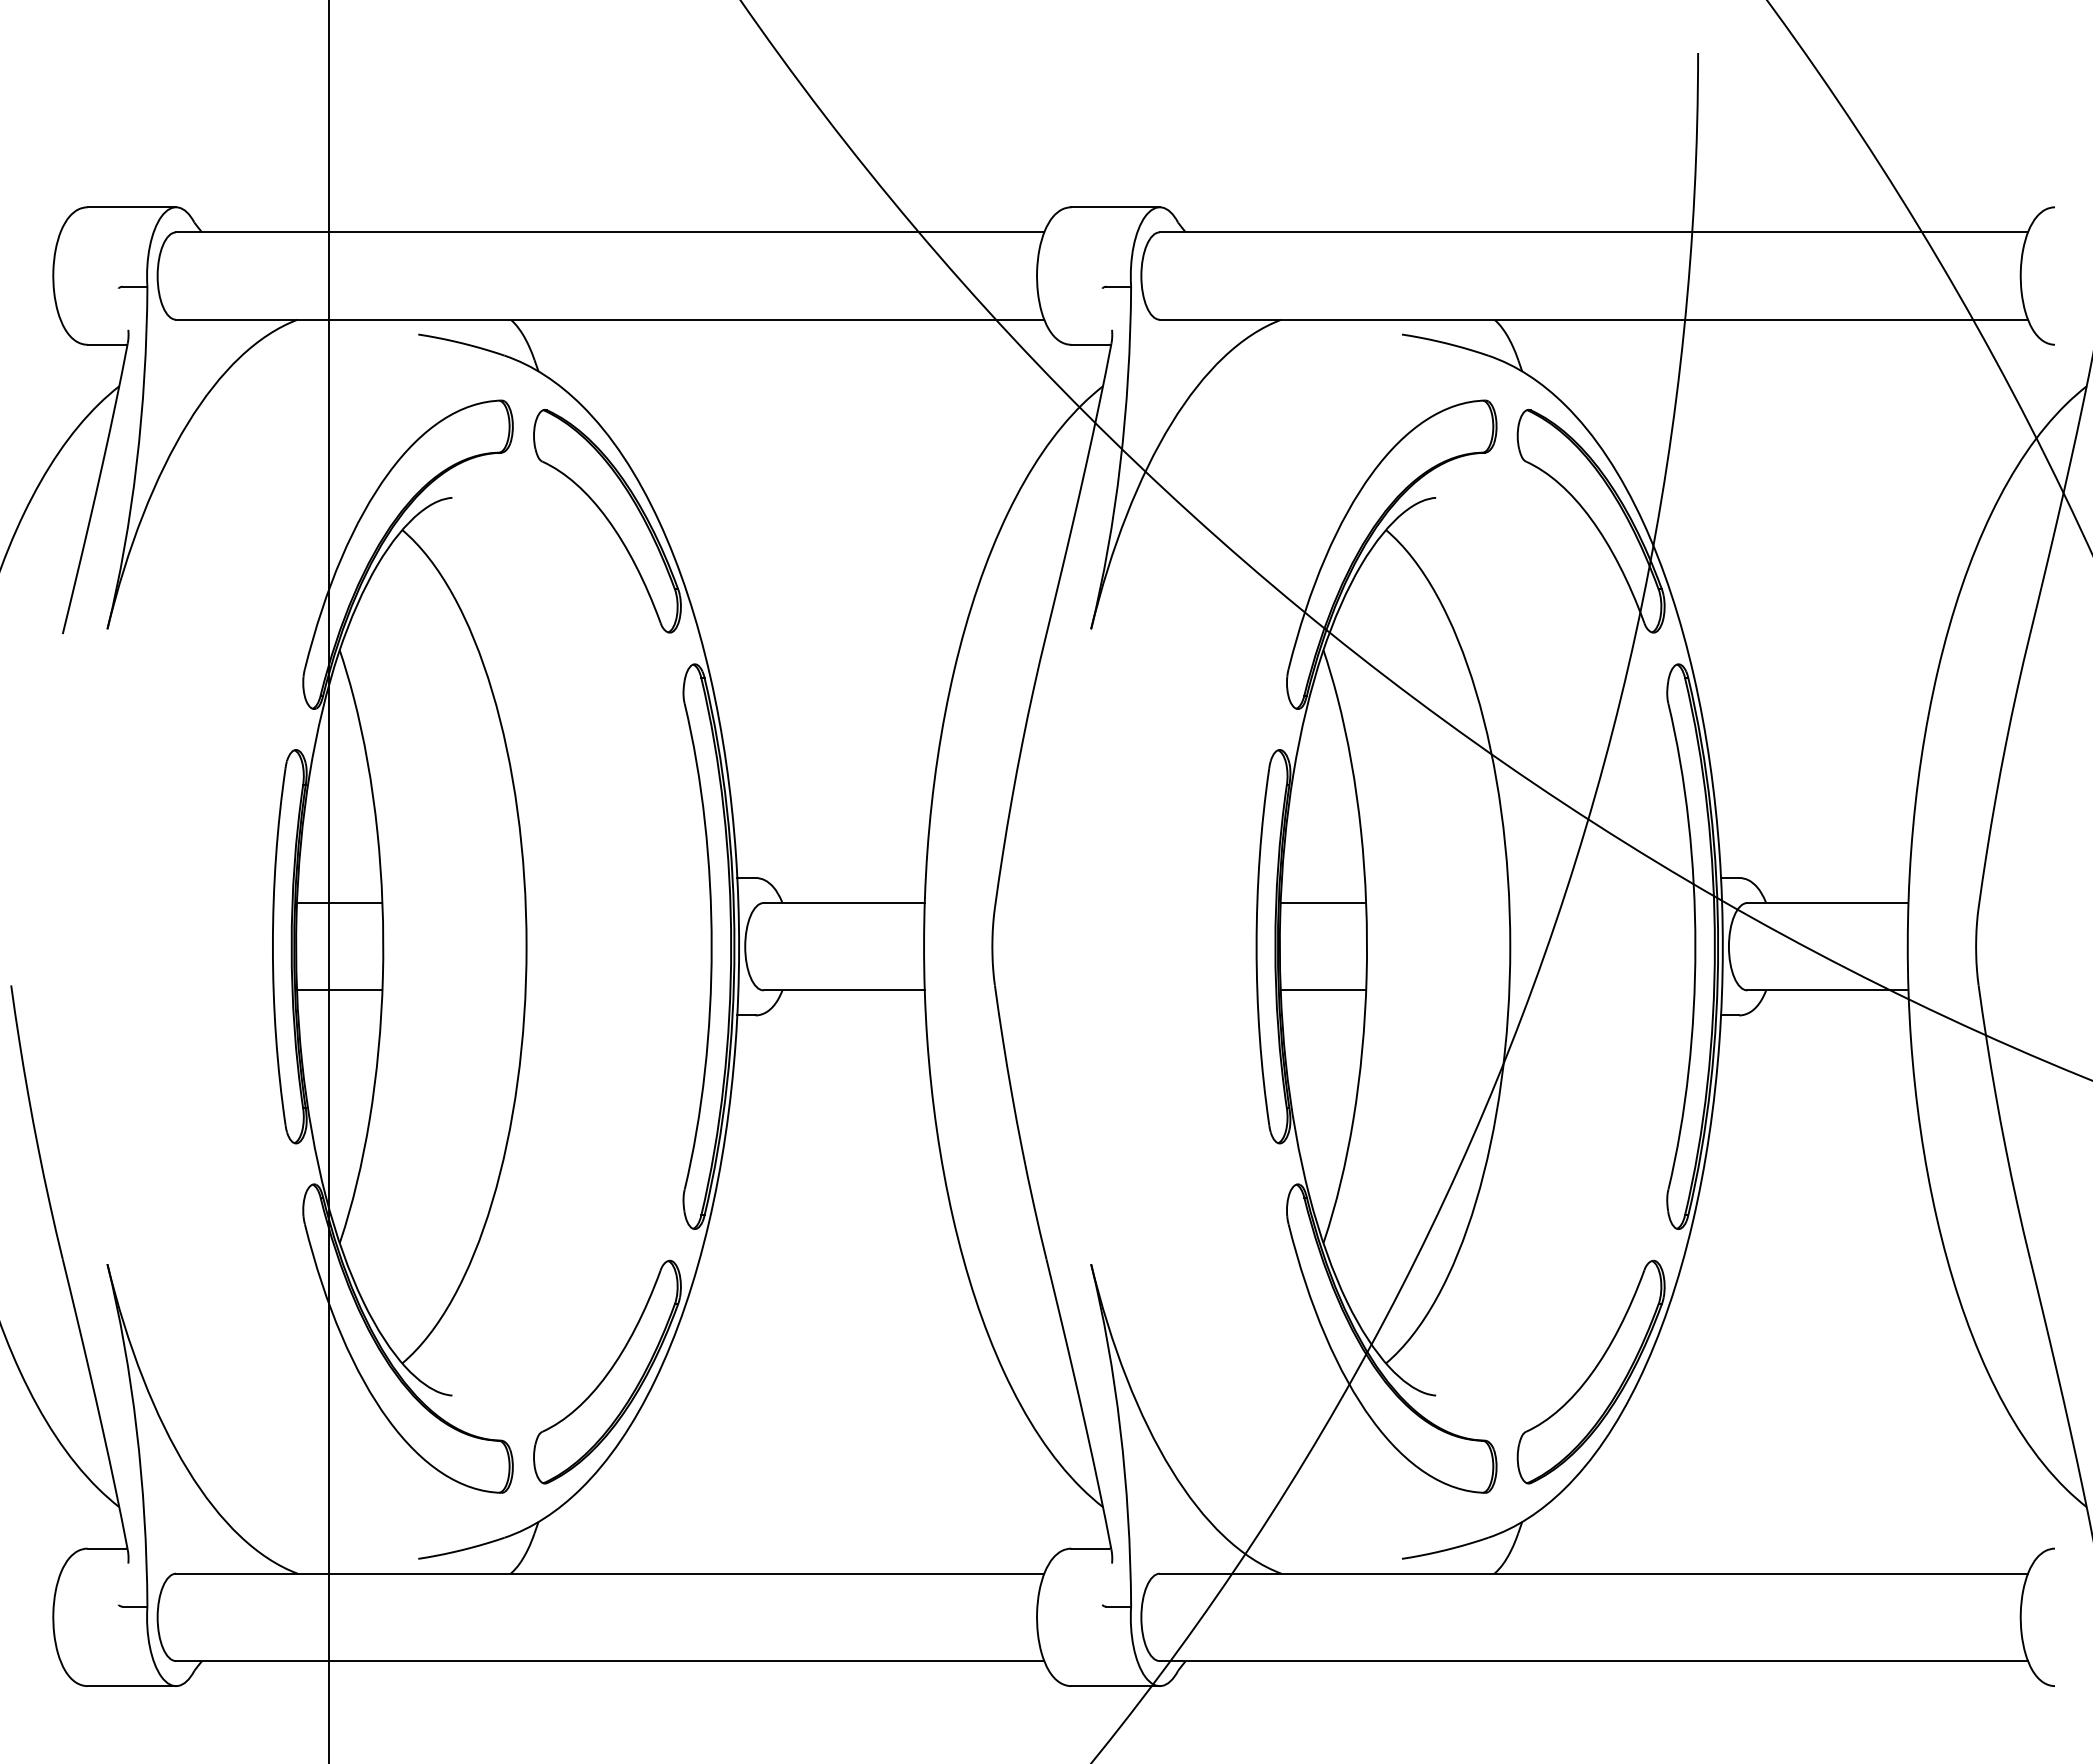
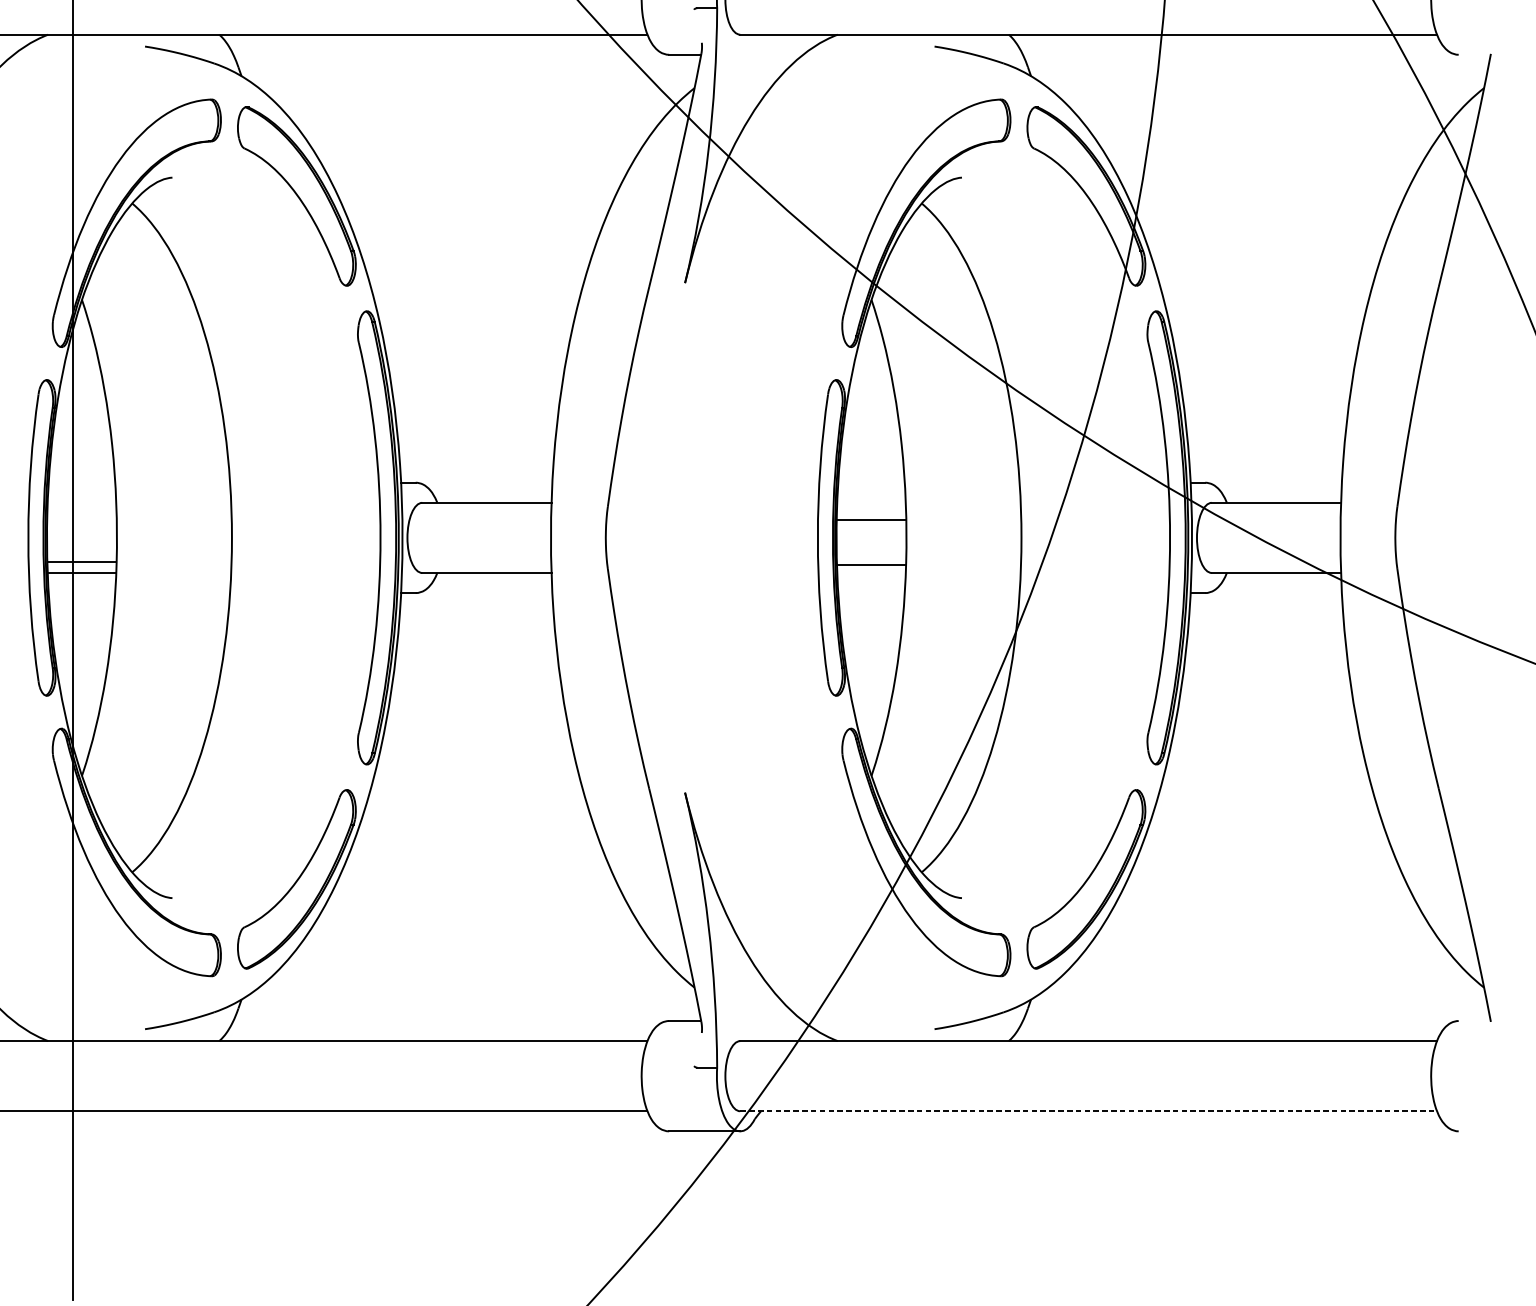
line: (339, 903) -> (81, 562), moved
line: (1323, 903) -> (871, 565), moved
line: (1323, 990) -> (871, 520), moved
line: (1594, 1661) -> (1089, 1111), solid -> dashed

